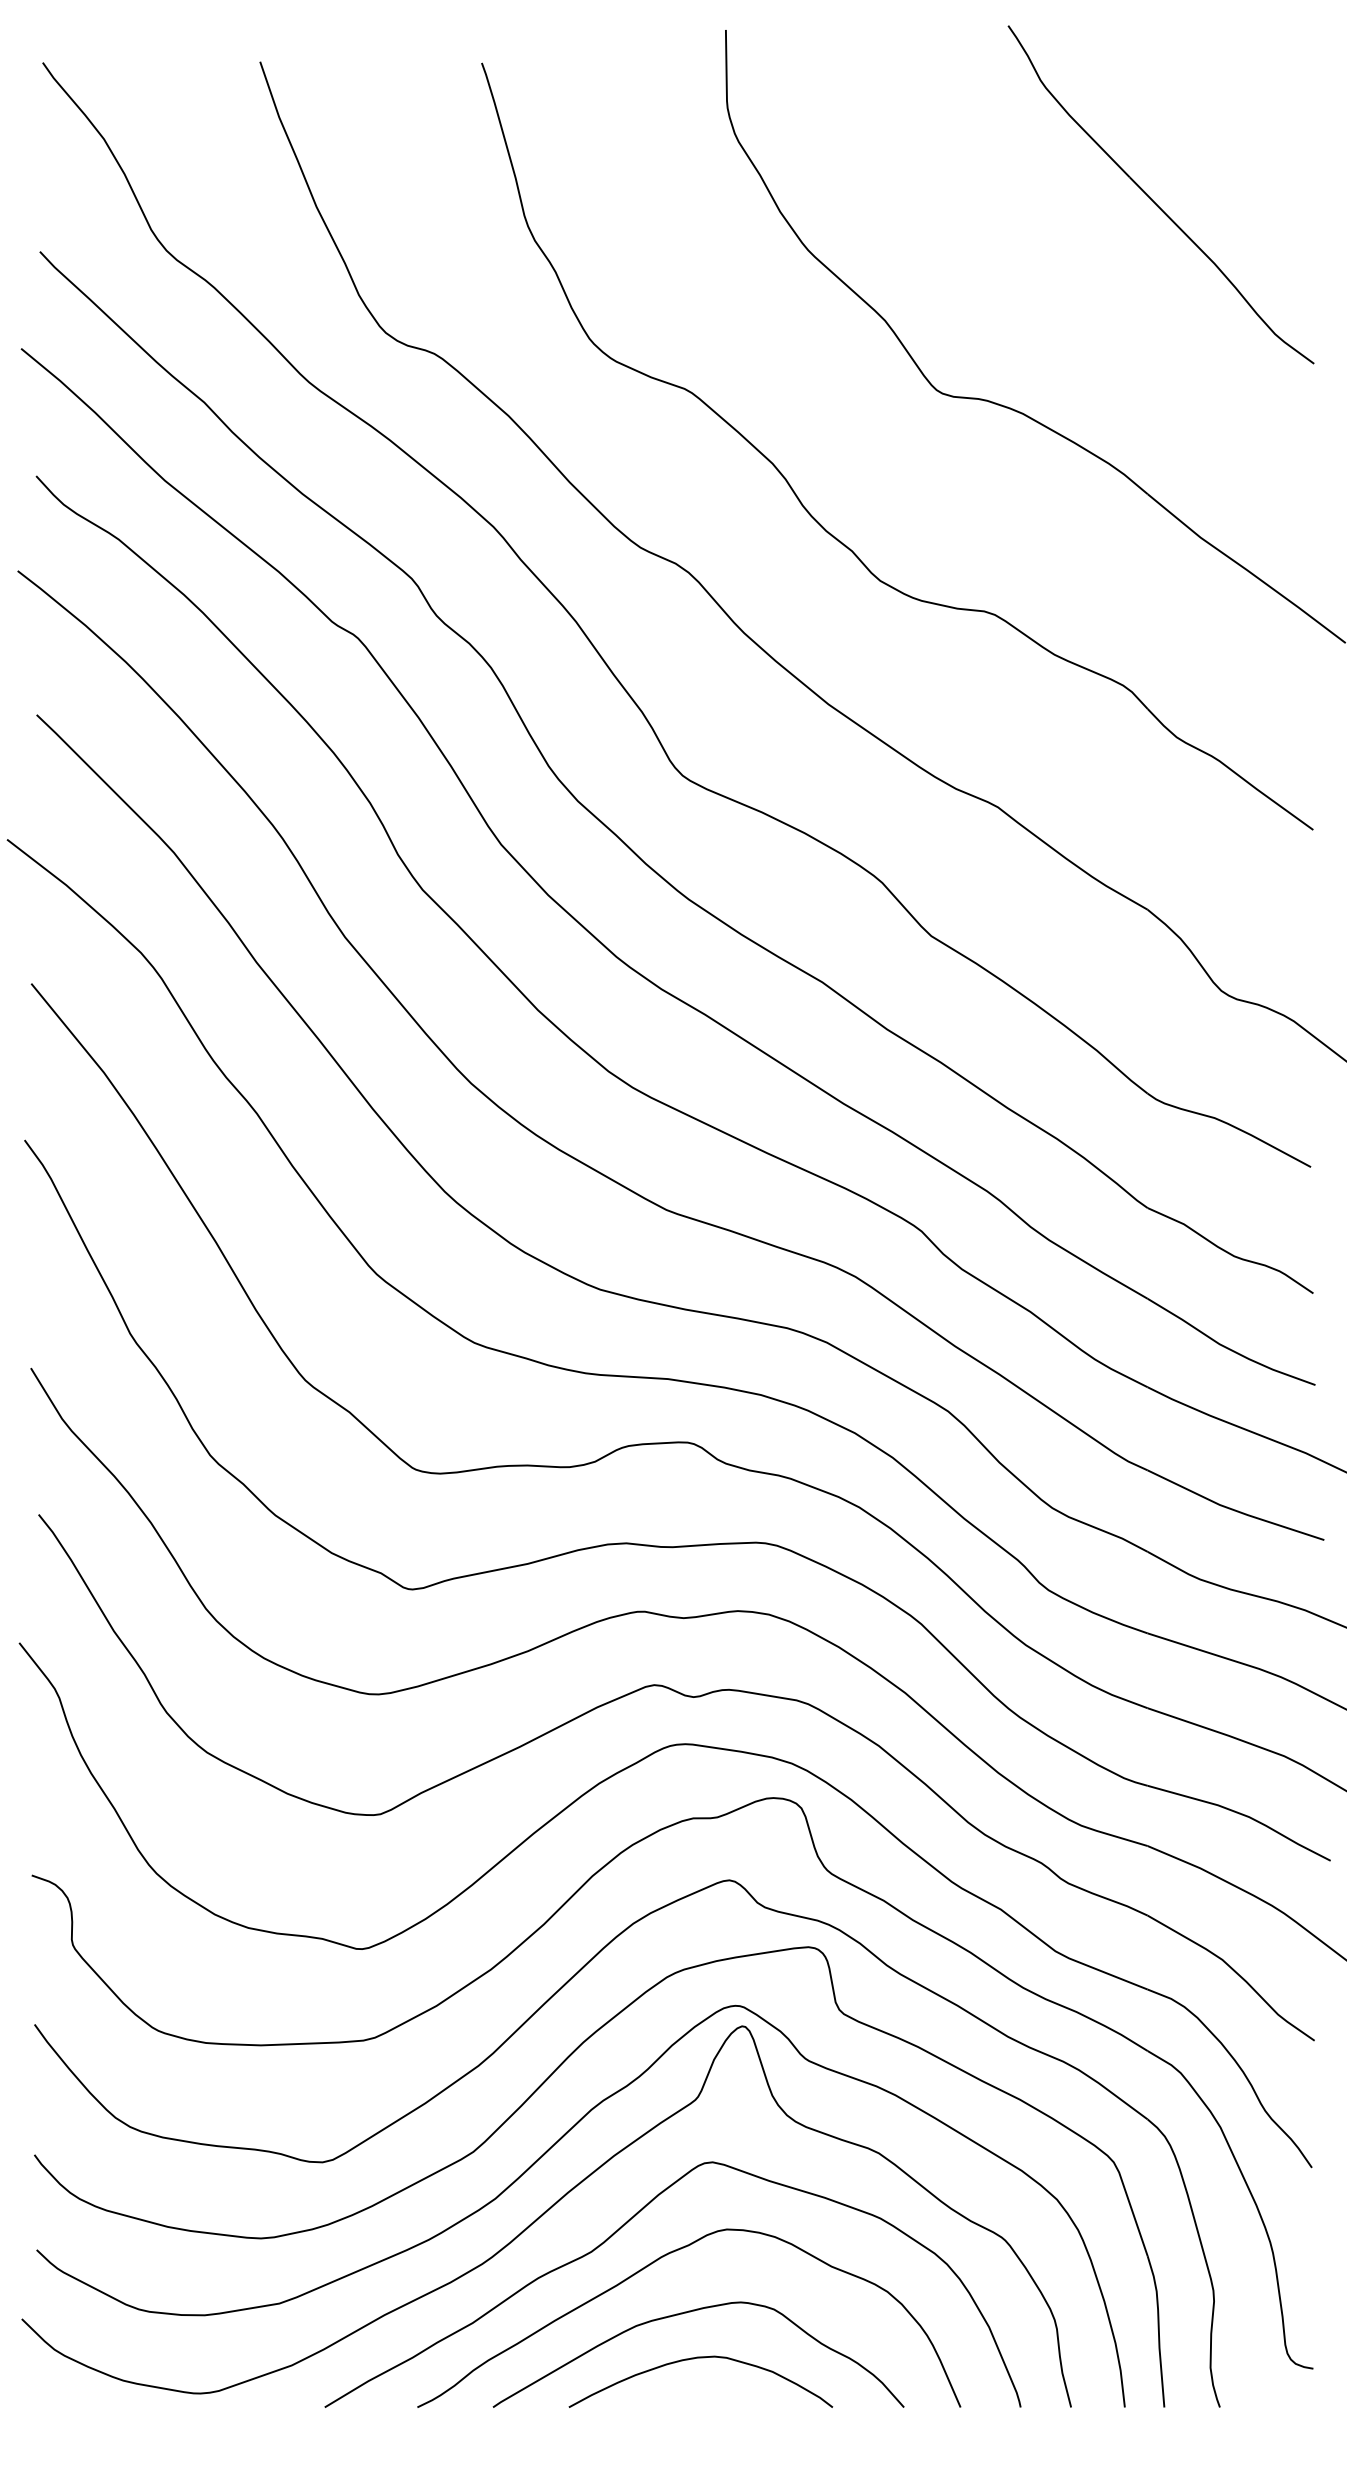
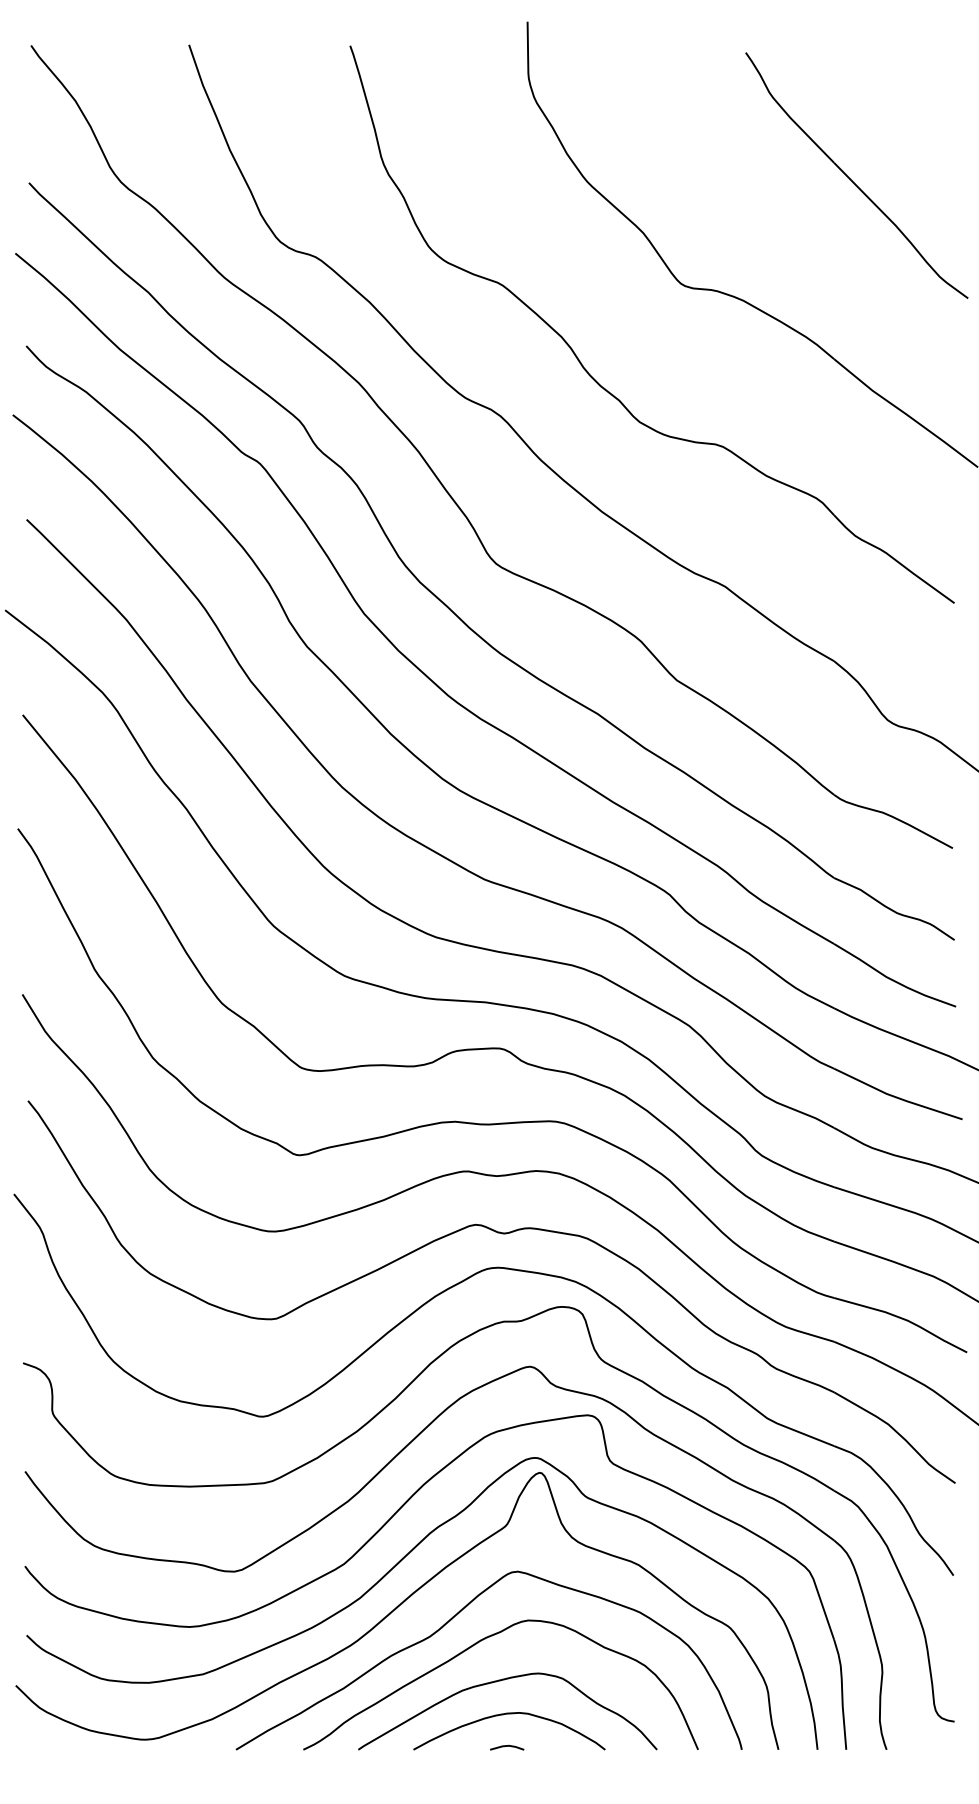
part: (1153, 200) -> (851, 179), moved
line: (698, 2402) -> (507, 1746), added

